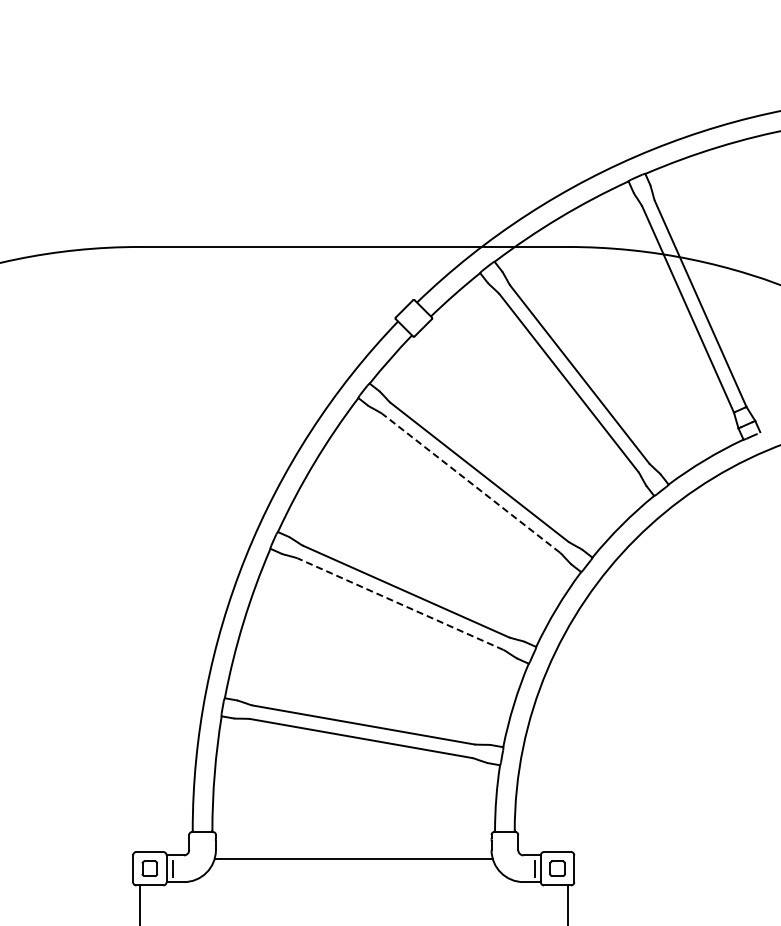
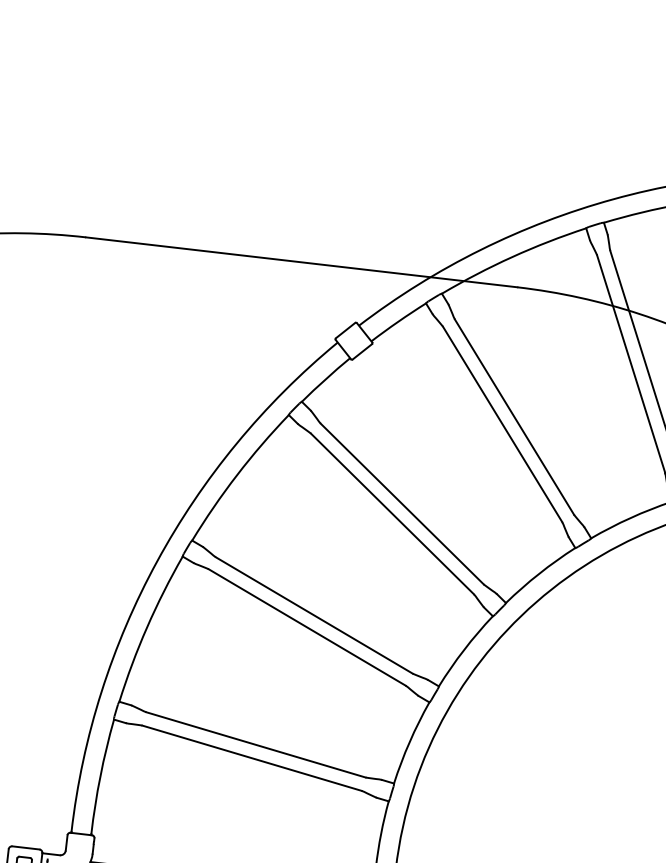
line: (471, 483) -> (392, 514), dashed -> solid
line: (400, 604) -> (307, 627), dashed -> solid

